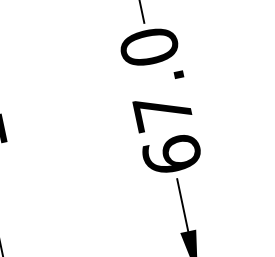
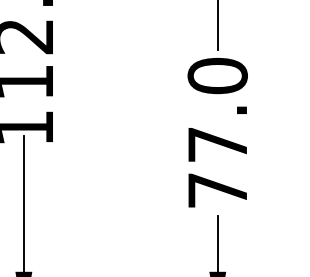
text: (171, 154) -> (217, 190), 67.0 -> 77.0

